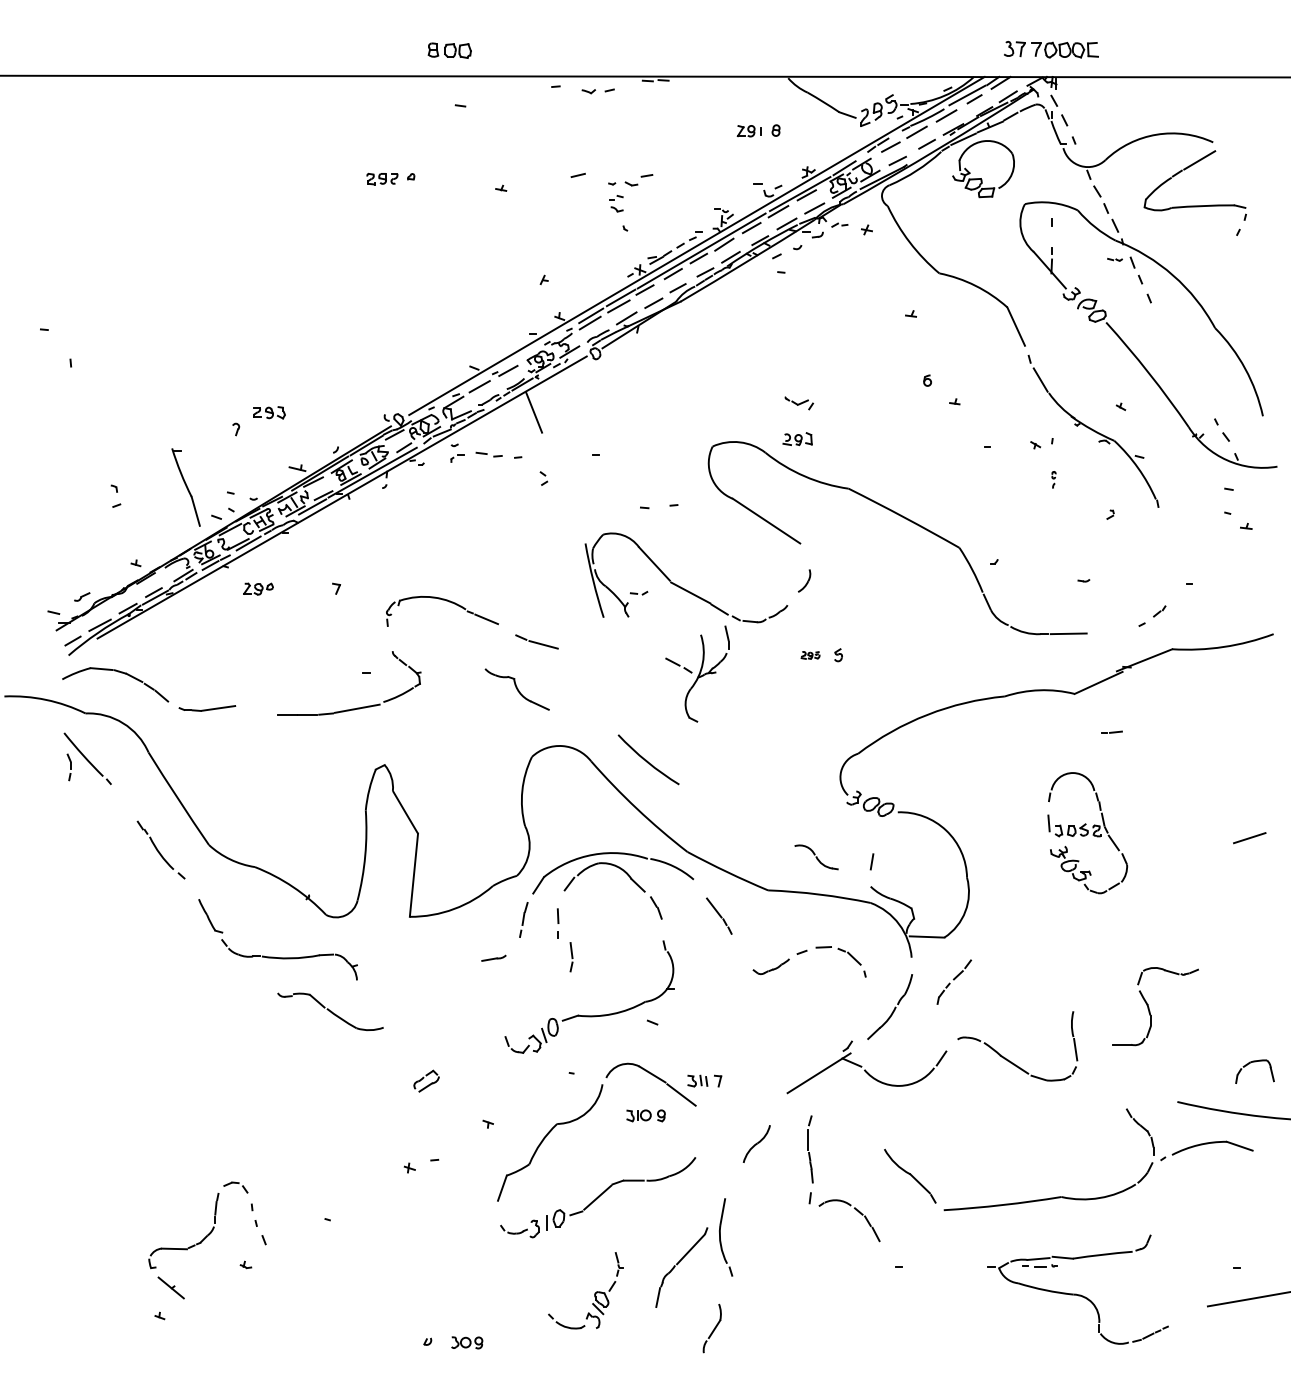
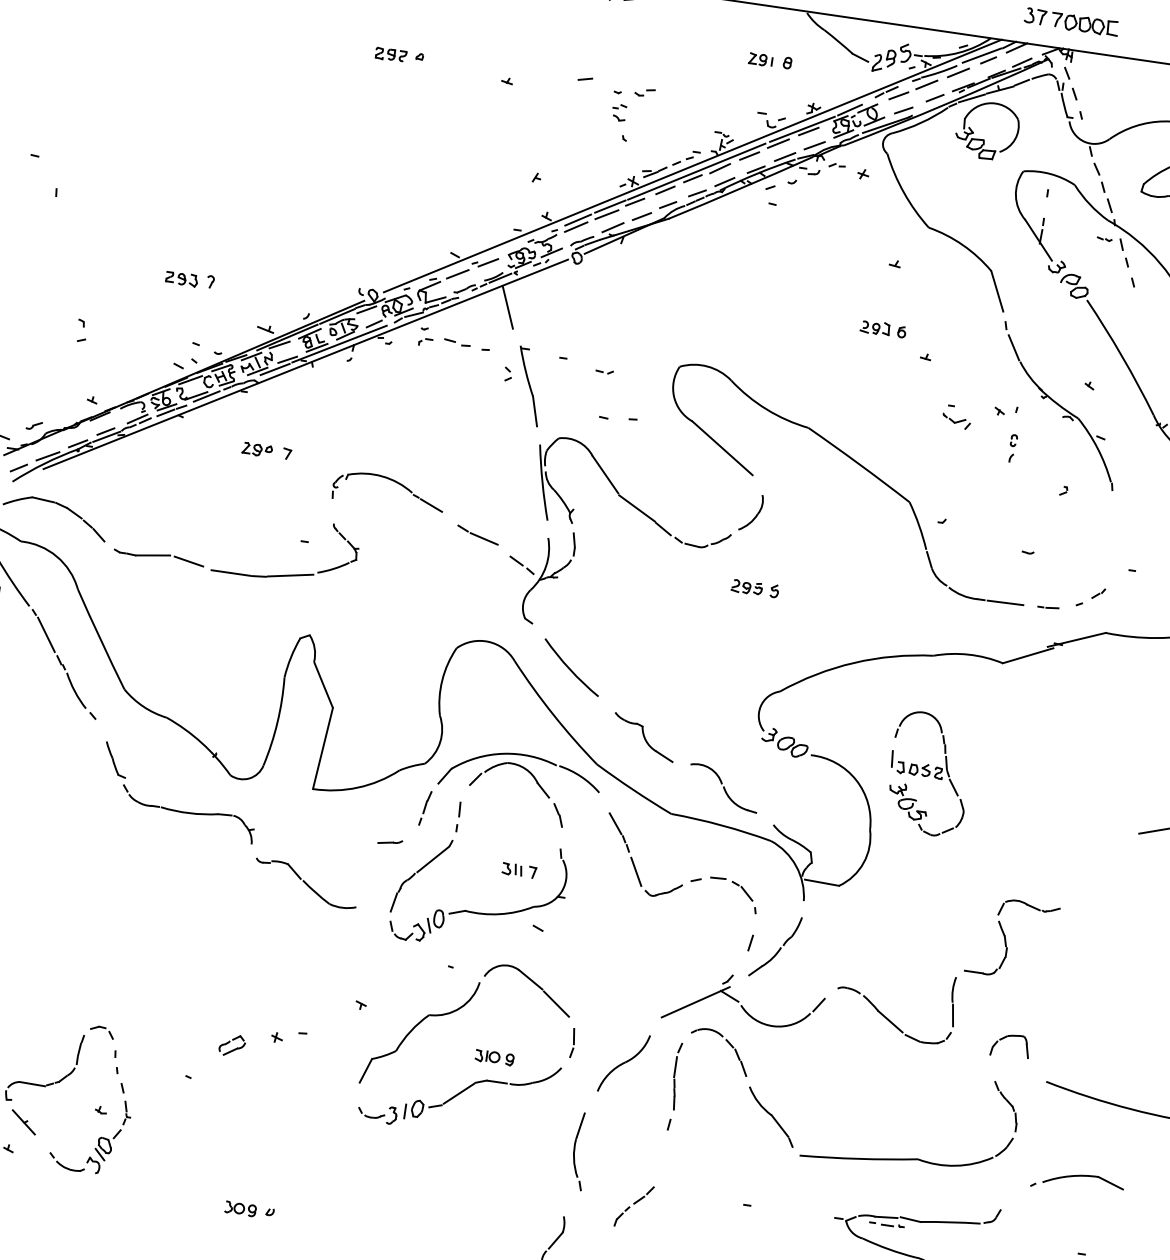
part: (638, 179) -> (644, 91), size x0.71
part: (798, 403) -> (955, 421), moved
part: (269, 412) -> (182, 278), moved
part: (797, 439) -> (875, 328), moved
part: (1053, 479) -> (1012, 447), size x1.67
part: (185, 487) -> (528, 386), moved
part: (804, 580) -> (751, 512), size x1.67
part: (258, 588) -> (257, 449), moved
part: (638, 593) -> (604, 371), moved
part: (810, 655) -> (746, 587), size x1.67
part: (697, 673) -> (539, 575), moved
part: (516, 689) -> (643, 737), moved
line: (254, 709) -> (188, 561), added
line: (1111, 731) -> (1048, 606), moved
line: (123, 801) -> (46, 634), added
part: (1087, 833) -> (929, 774), moved
part: (816, 857) -> (723, 788), size x1.67
line: (871, 861) -> (750, 942), moved
line: (741, 952) -> (636, 871), added
part: (571, 957) -> (573, 1043), moved
part: (954, 981) -> (634, 1205), moved
part: (1149, 1007) -> (1006, 939), moved
part: (330, 1011) -> (306, 883), moved
part: (1249, 1064) -> (1006, 1038), moved
part: (426, 1080) -> (232, 1044), moved
part: (704, 1080) -> (519, 869), moved
part: (645, 1115) -> (494, 1057), moved
part: (756, 1143) -> (623, 1062), size x1.67
part: (1206, 1150) -> (1077, 1182), moved
part: (857, 1211) -> (728, 1043), moved
part: (681, 1267) -> (421, 876), moved
part: (594, 1293) -> (98, 1138), moved
part: (467, 1342) -> (241, 1208), moved

